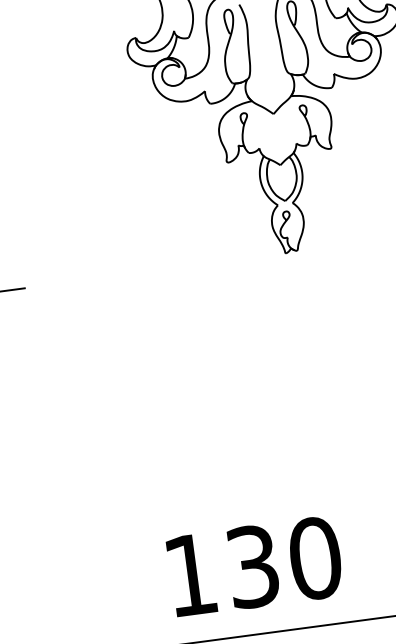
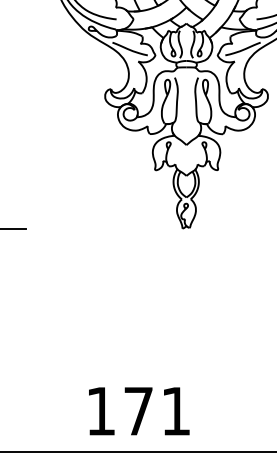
text: (284, 562) -> (157, 411), 130 -> 171

